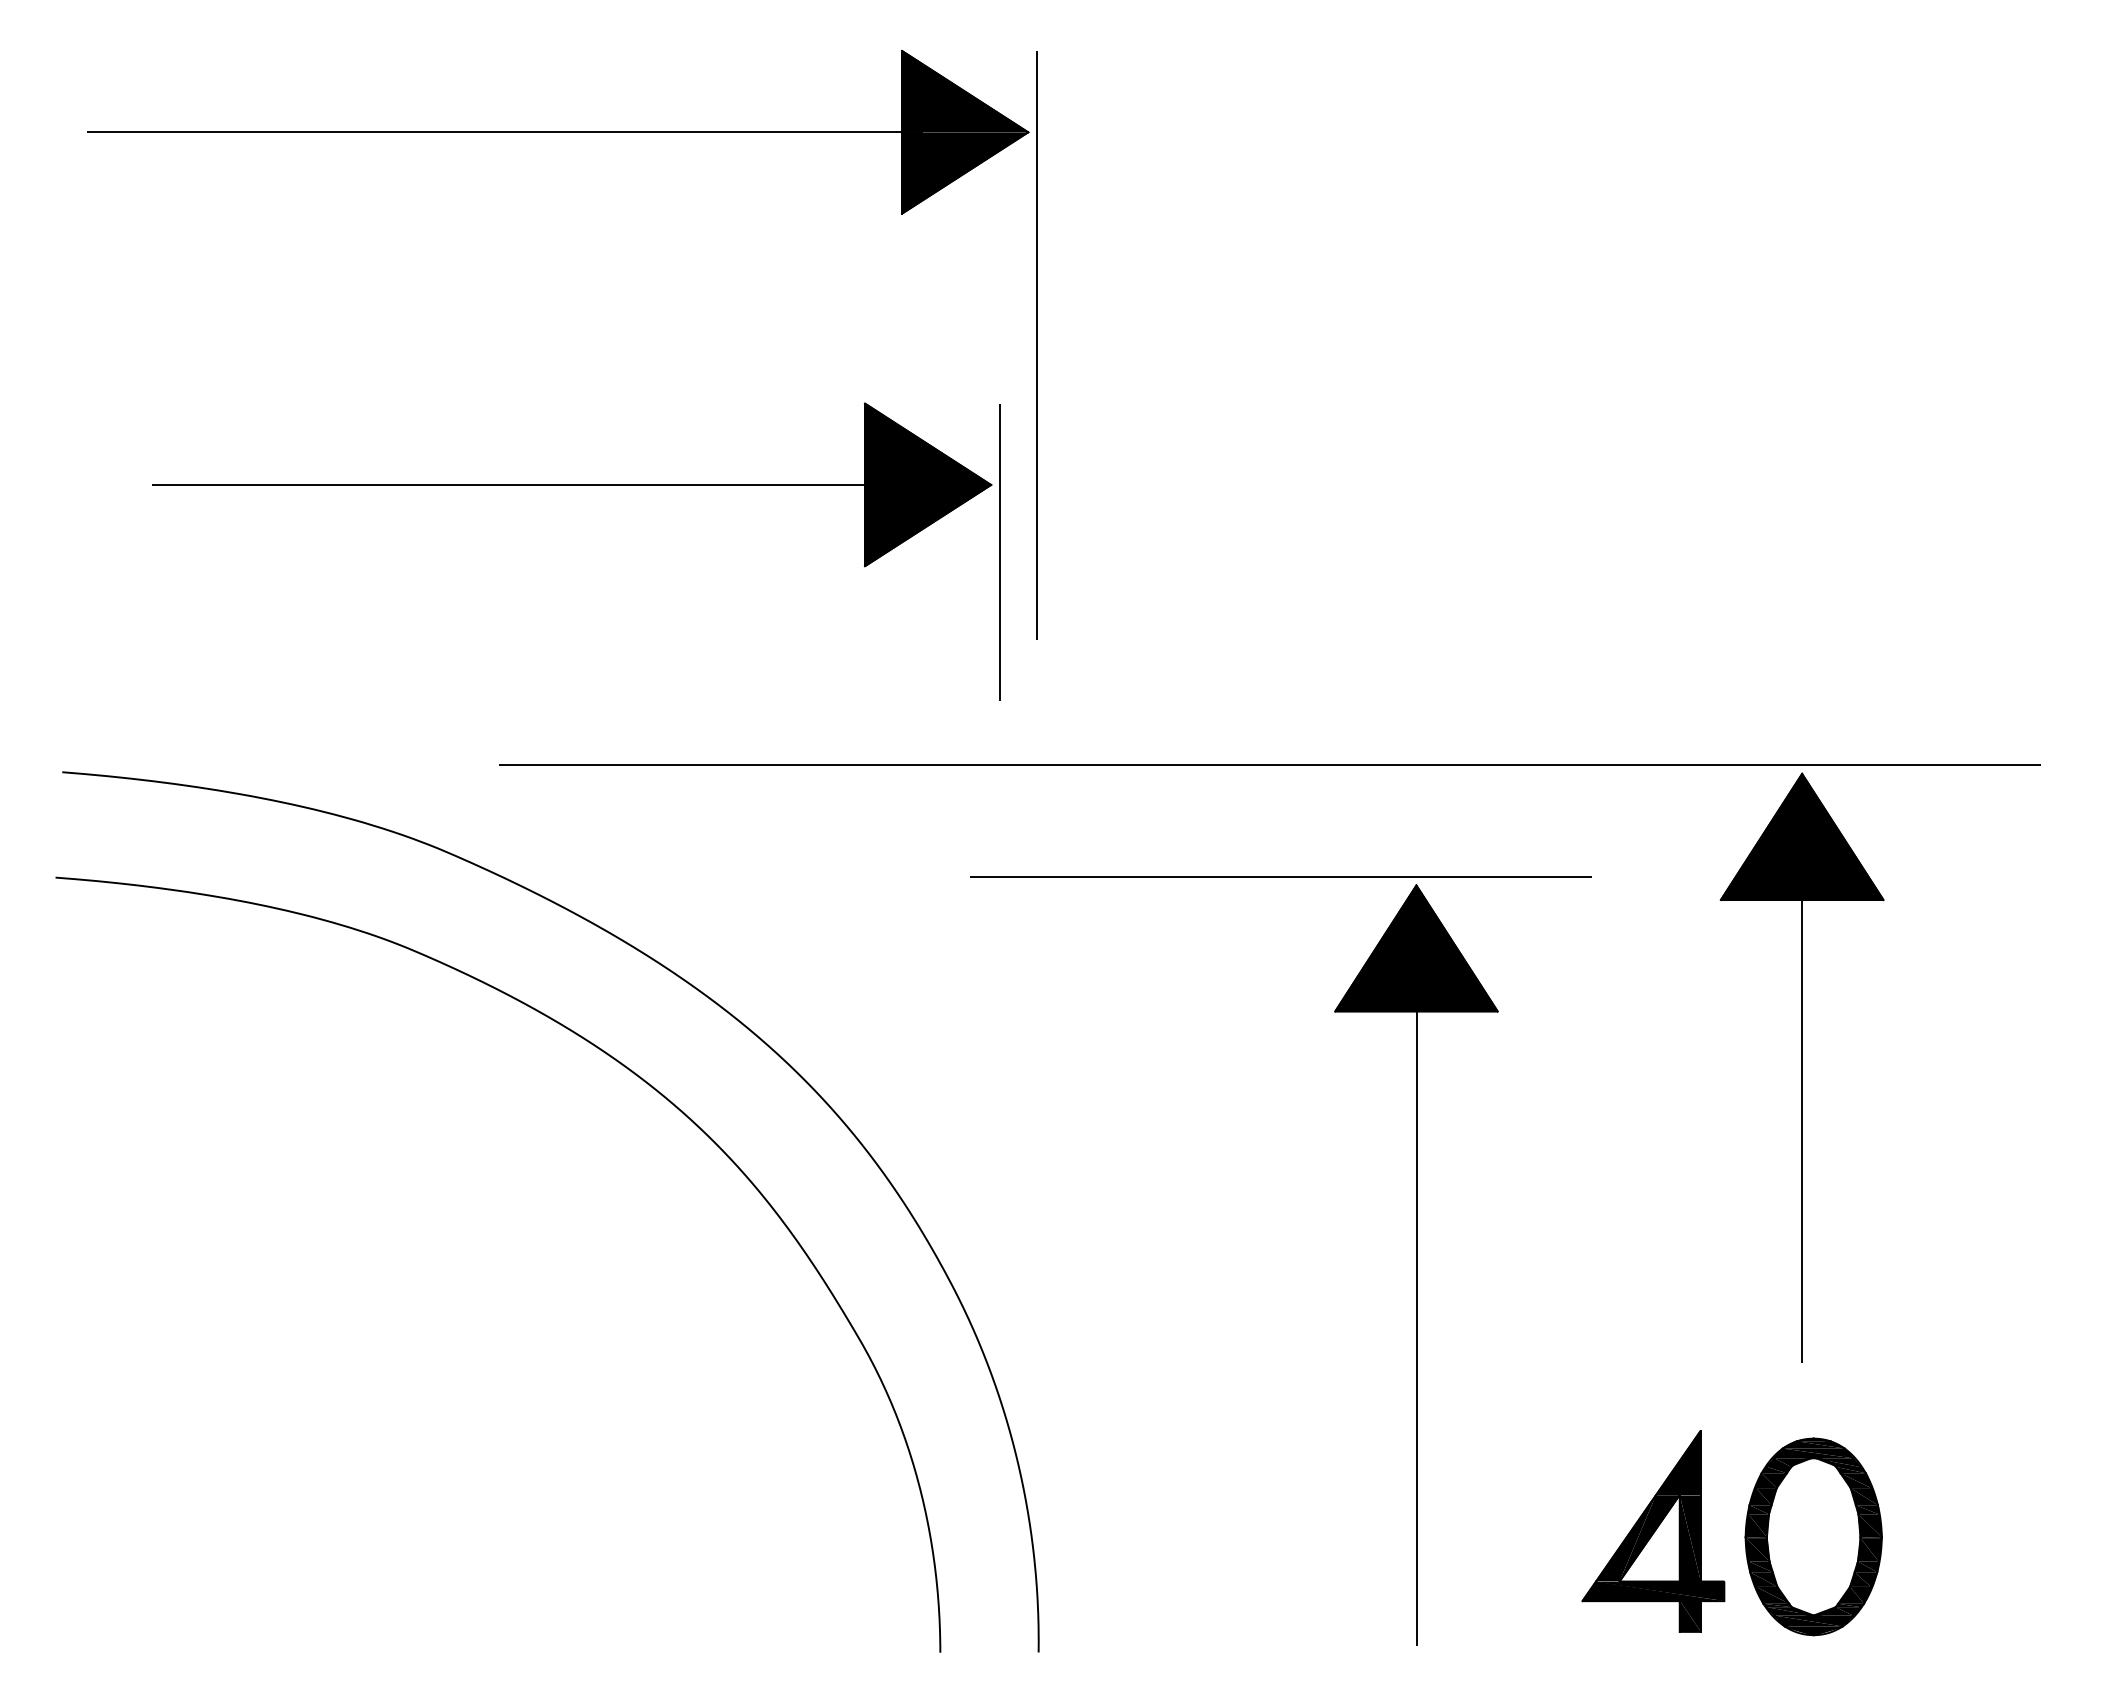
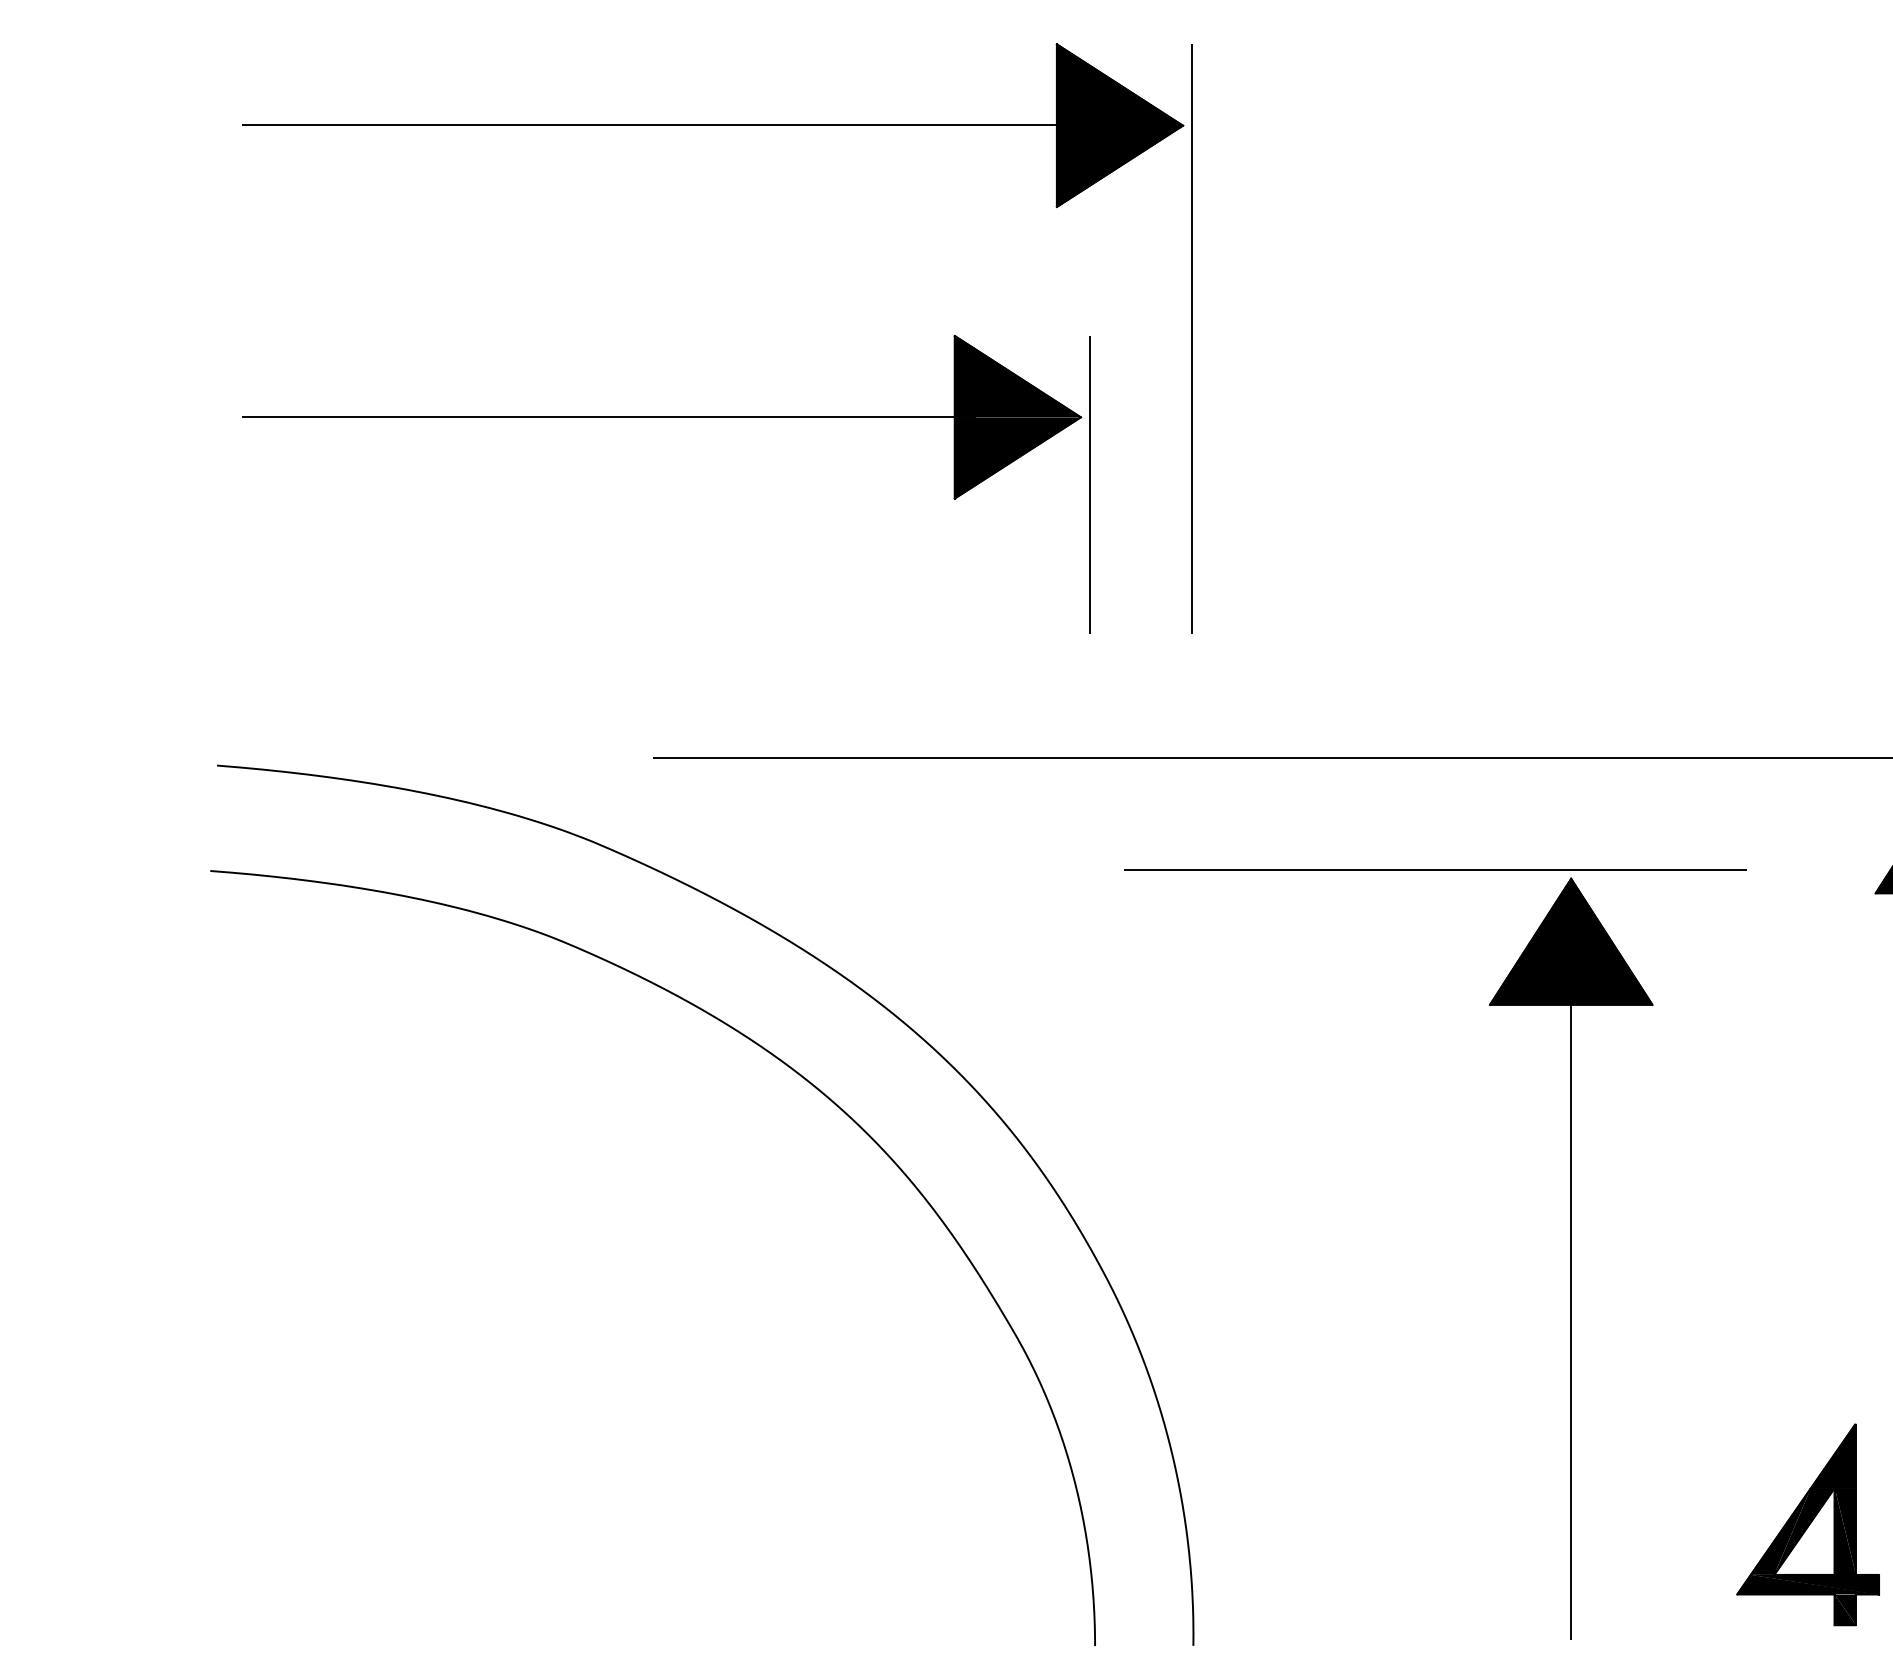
part: (576, 485) -> (666, 417), moved

